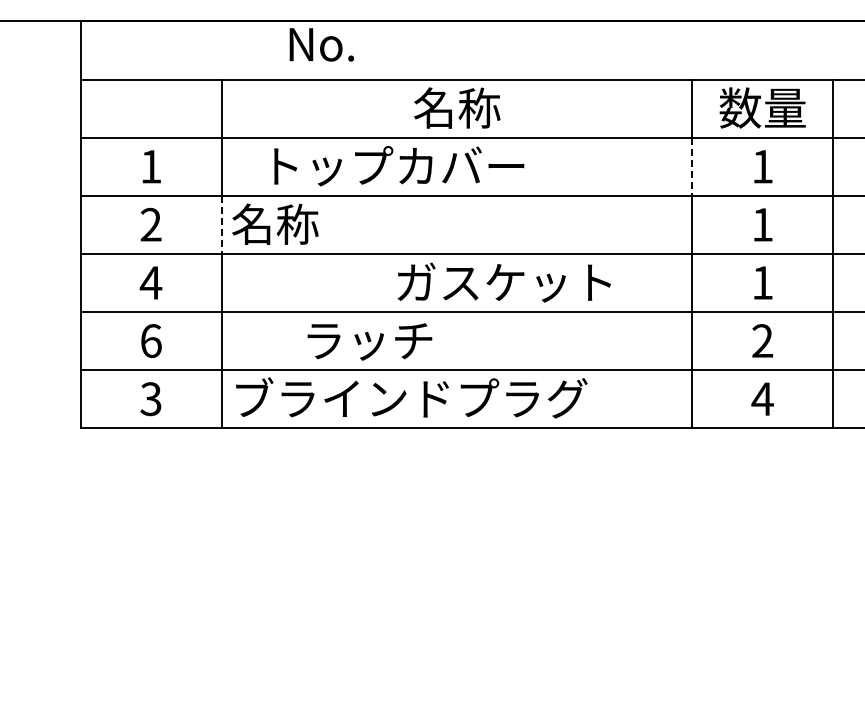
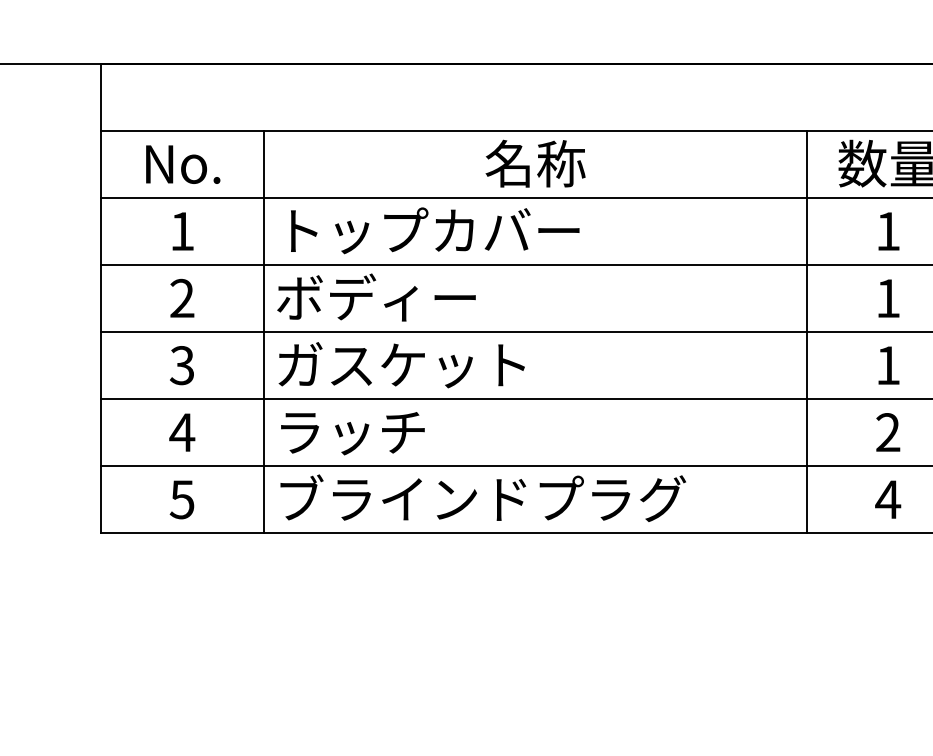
text: (321, 44) -> (182, 164), moved
text: (399, 166) -> (435, 231), moved
line: (692, 167) -> (807, 232), dashed -> solid
text: (318, 223) -> (375, 296), 名称 -> ボディー
line: (221, 225) -> (263, 299), dashed -> solid
text: (150, 282) -> (181, 365), 4 -> 3
text: (503, 282) -> (400, 365), moved
text: (150, 341) -> (181, 433), 6 -> 4
text: (369, 341) -> (352, 433), moved
text: (150, 398) -> (181, 498), 3 -> 5

